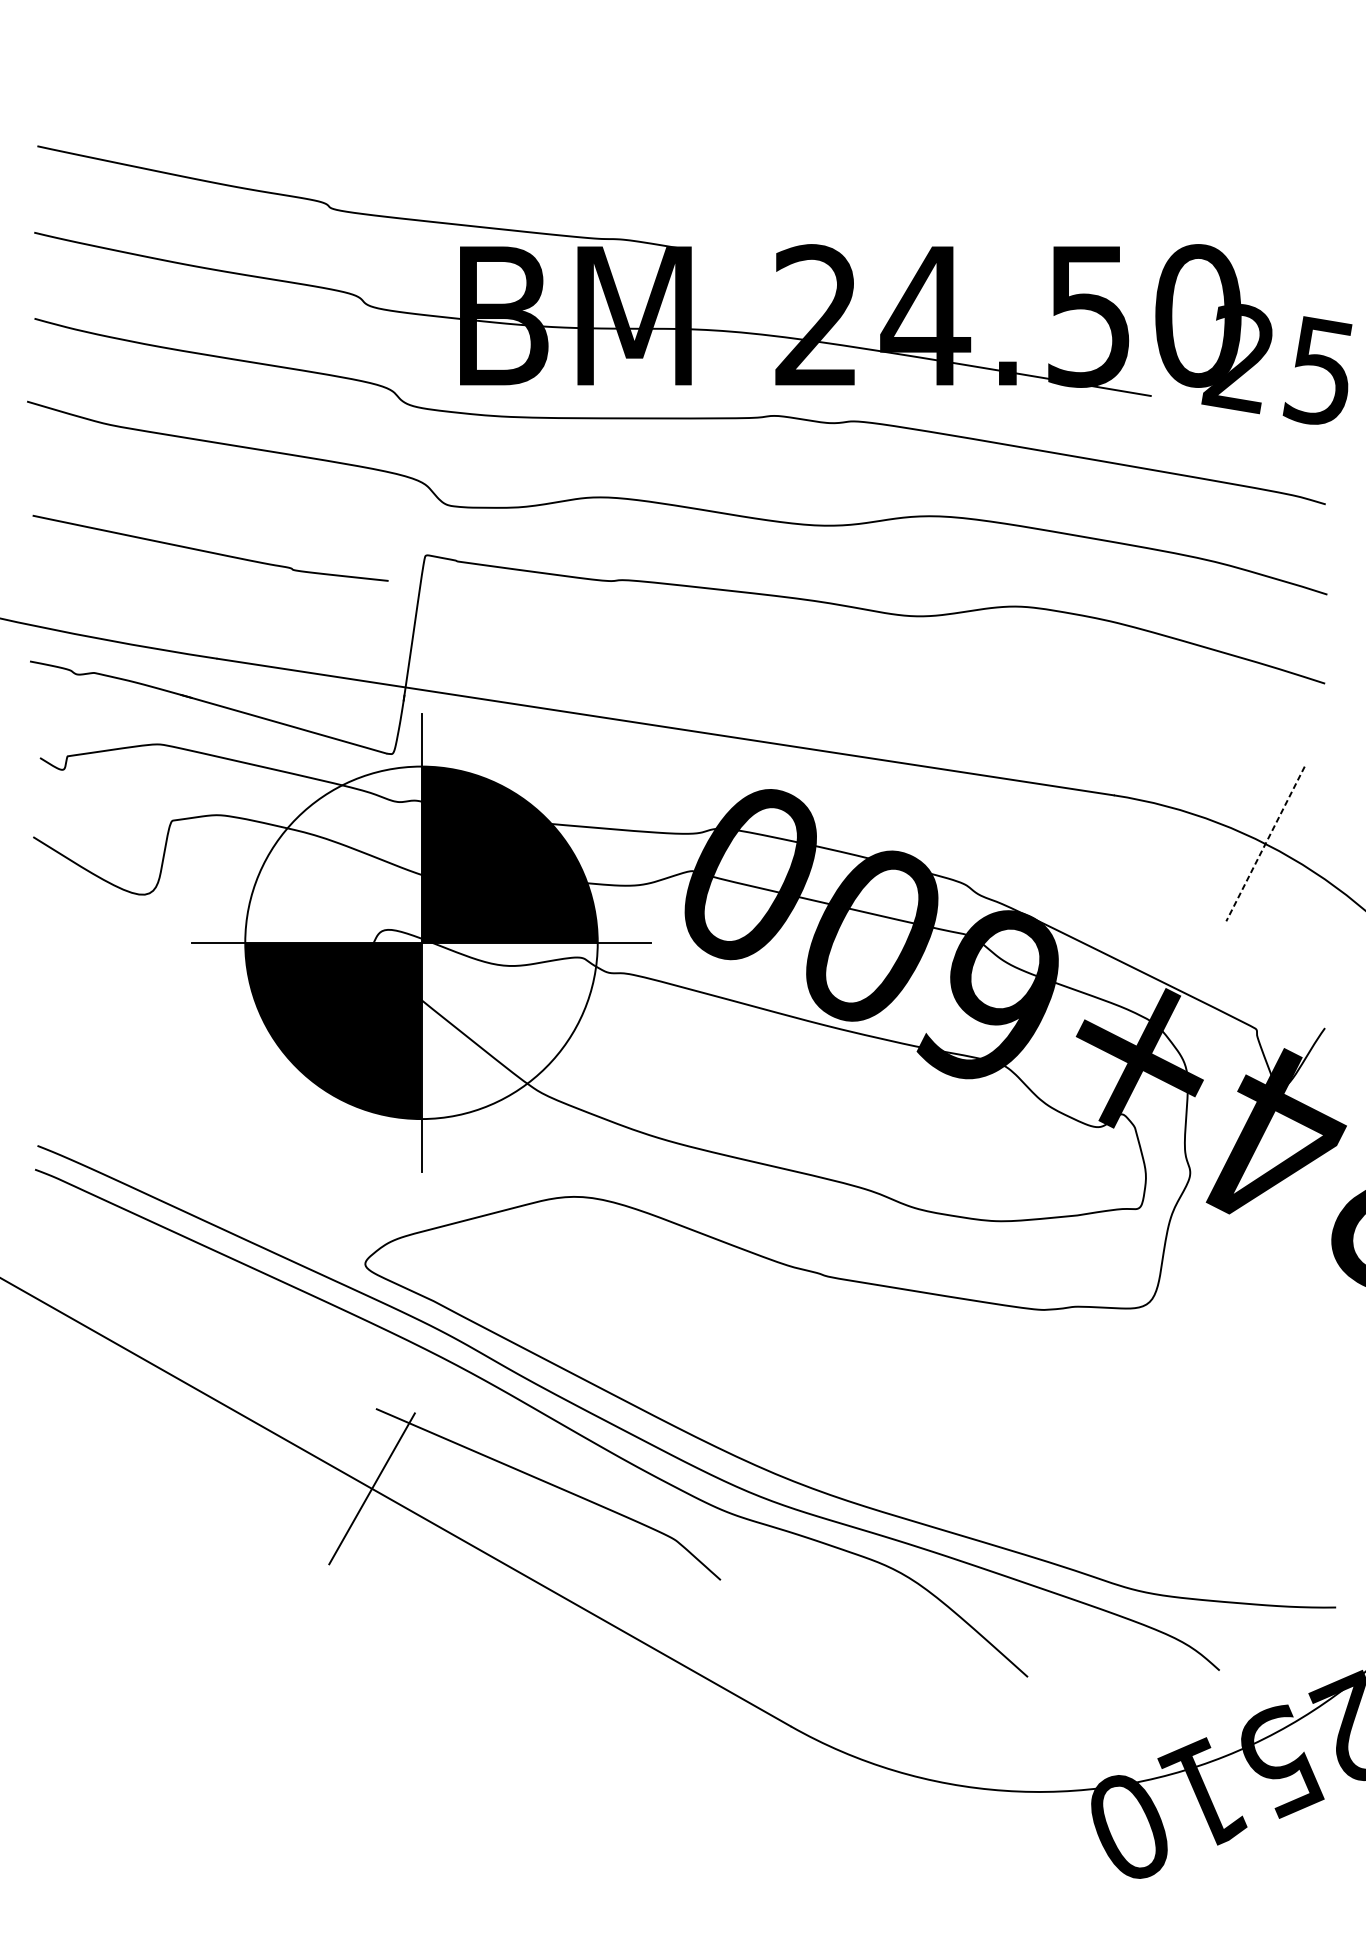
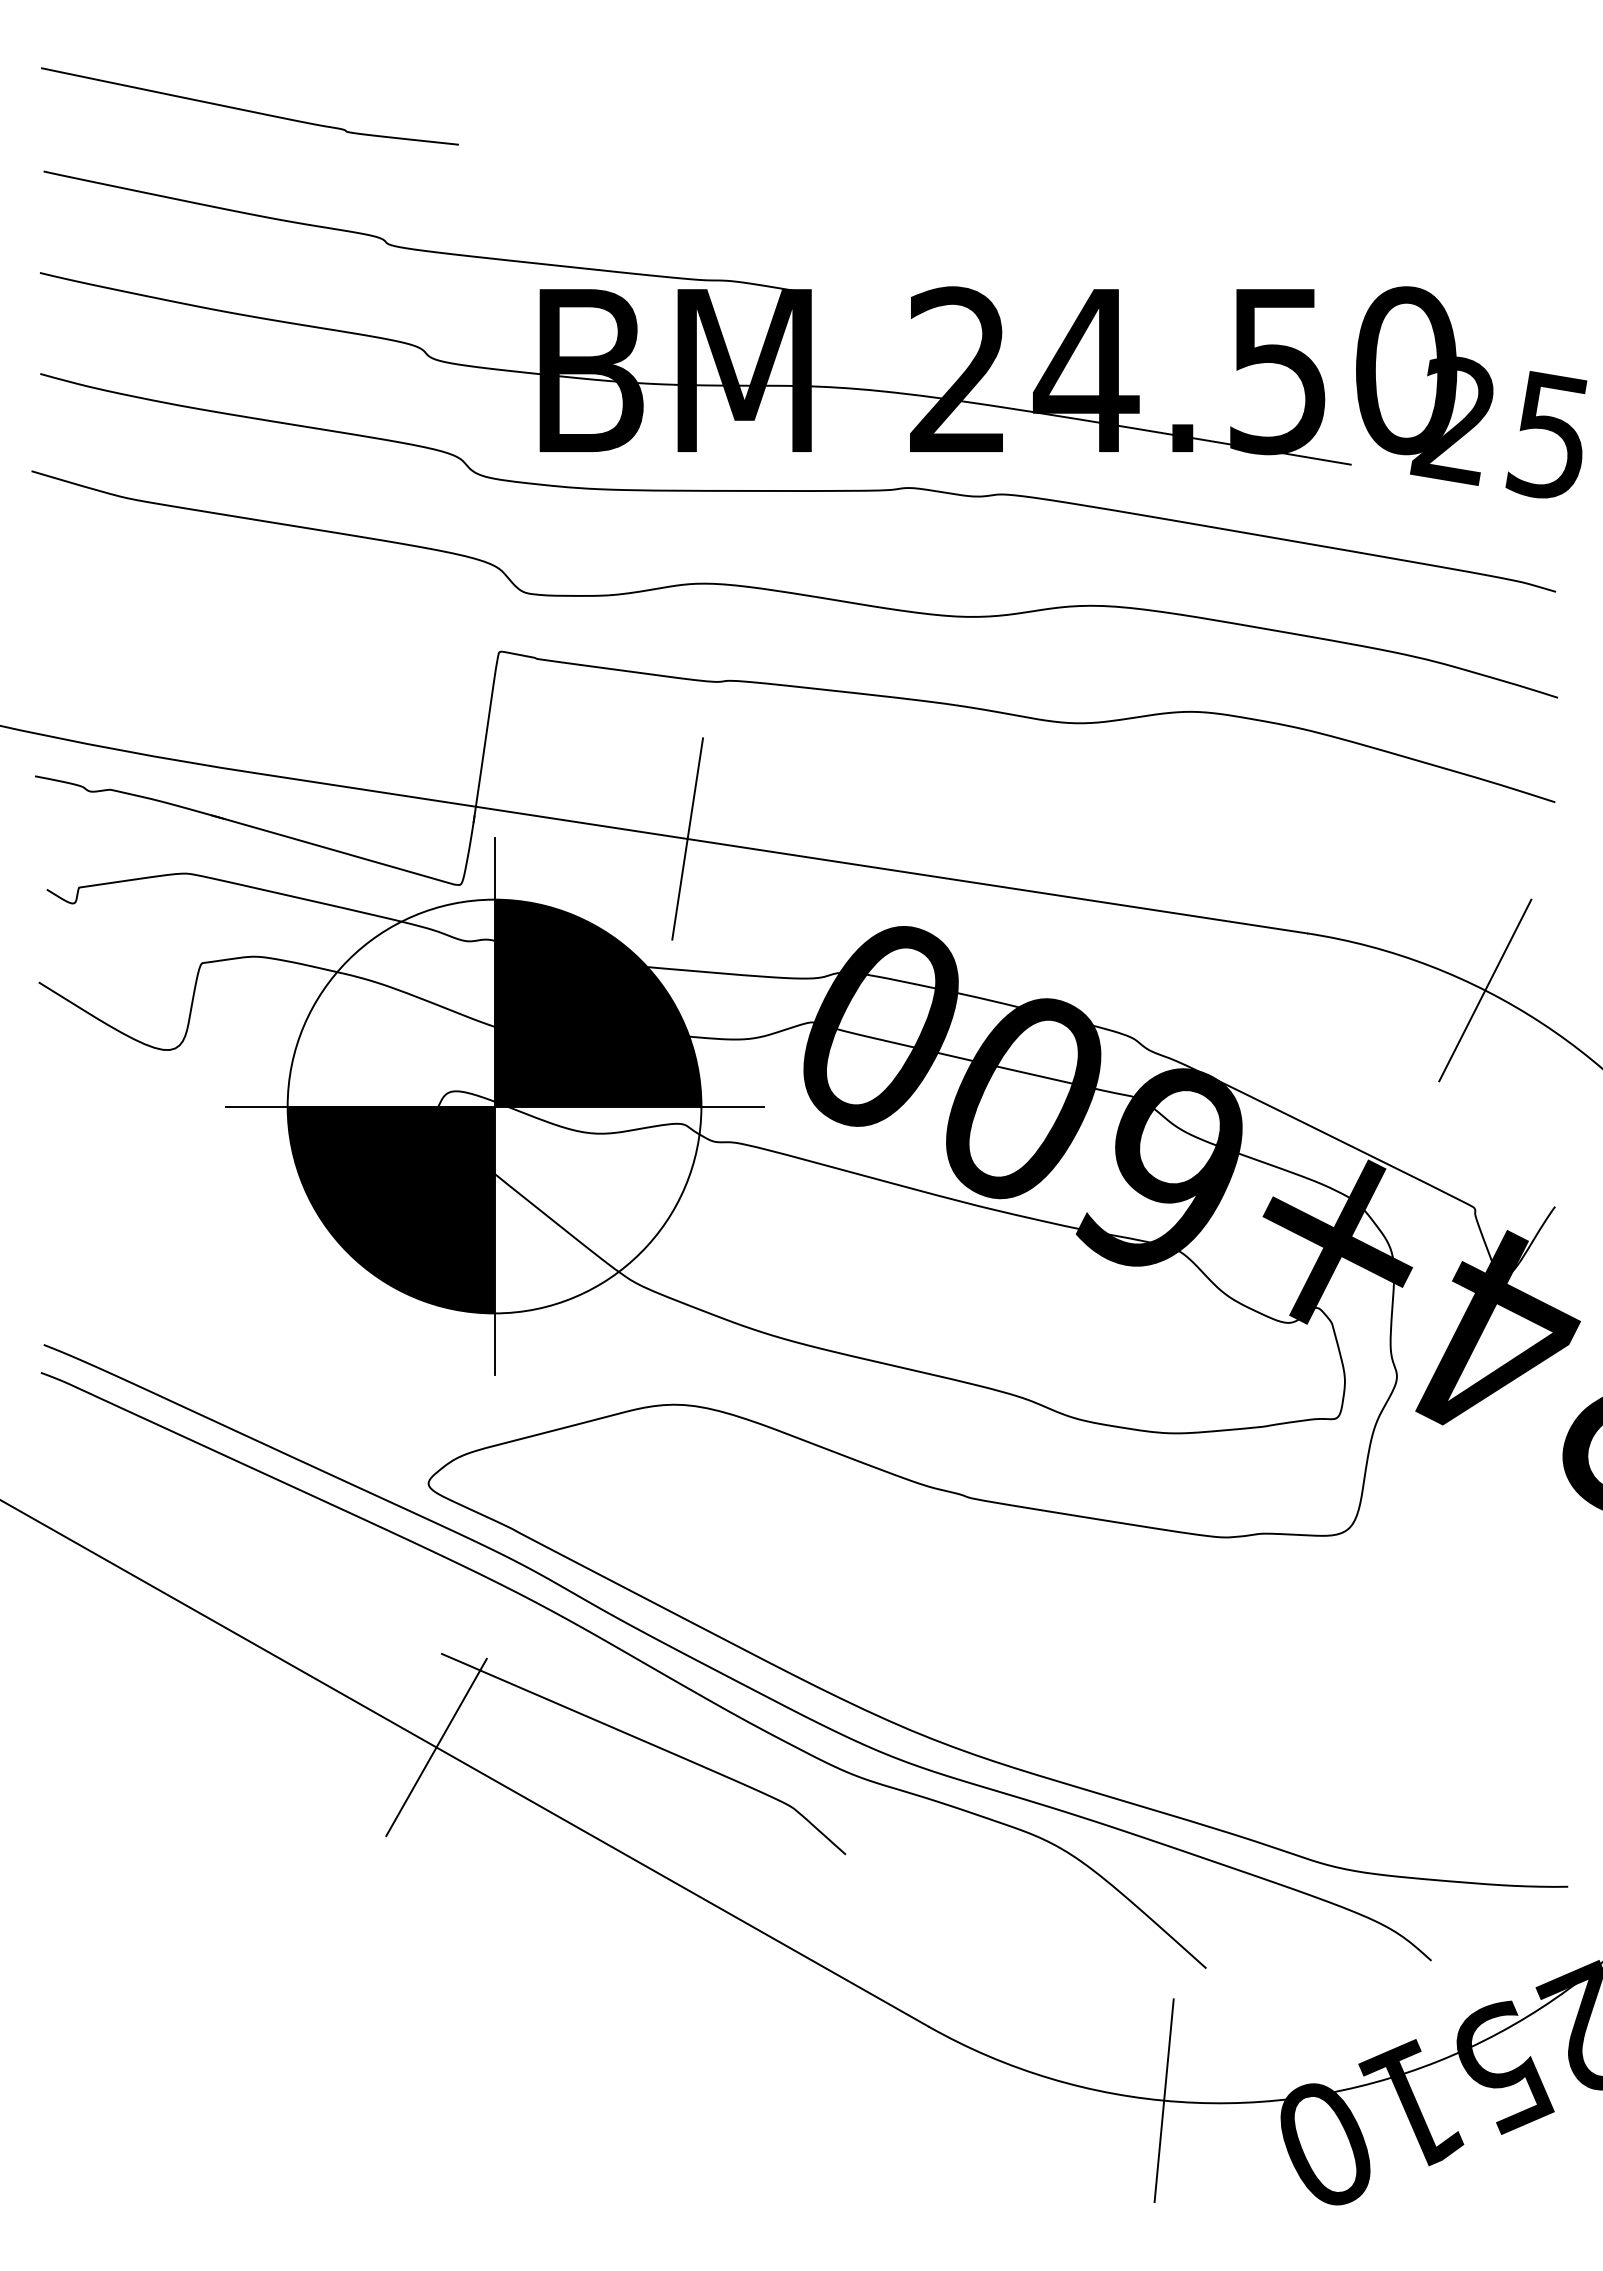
curve: (208, 550) -> (247, 109), moved
line: (585, 714) -> (687, 838), added
line: (1265, 843) -> (1485, 990), dashed -> solid
line: (991, 1789) -> (1163, 2100), added

